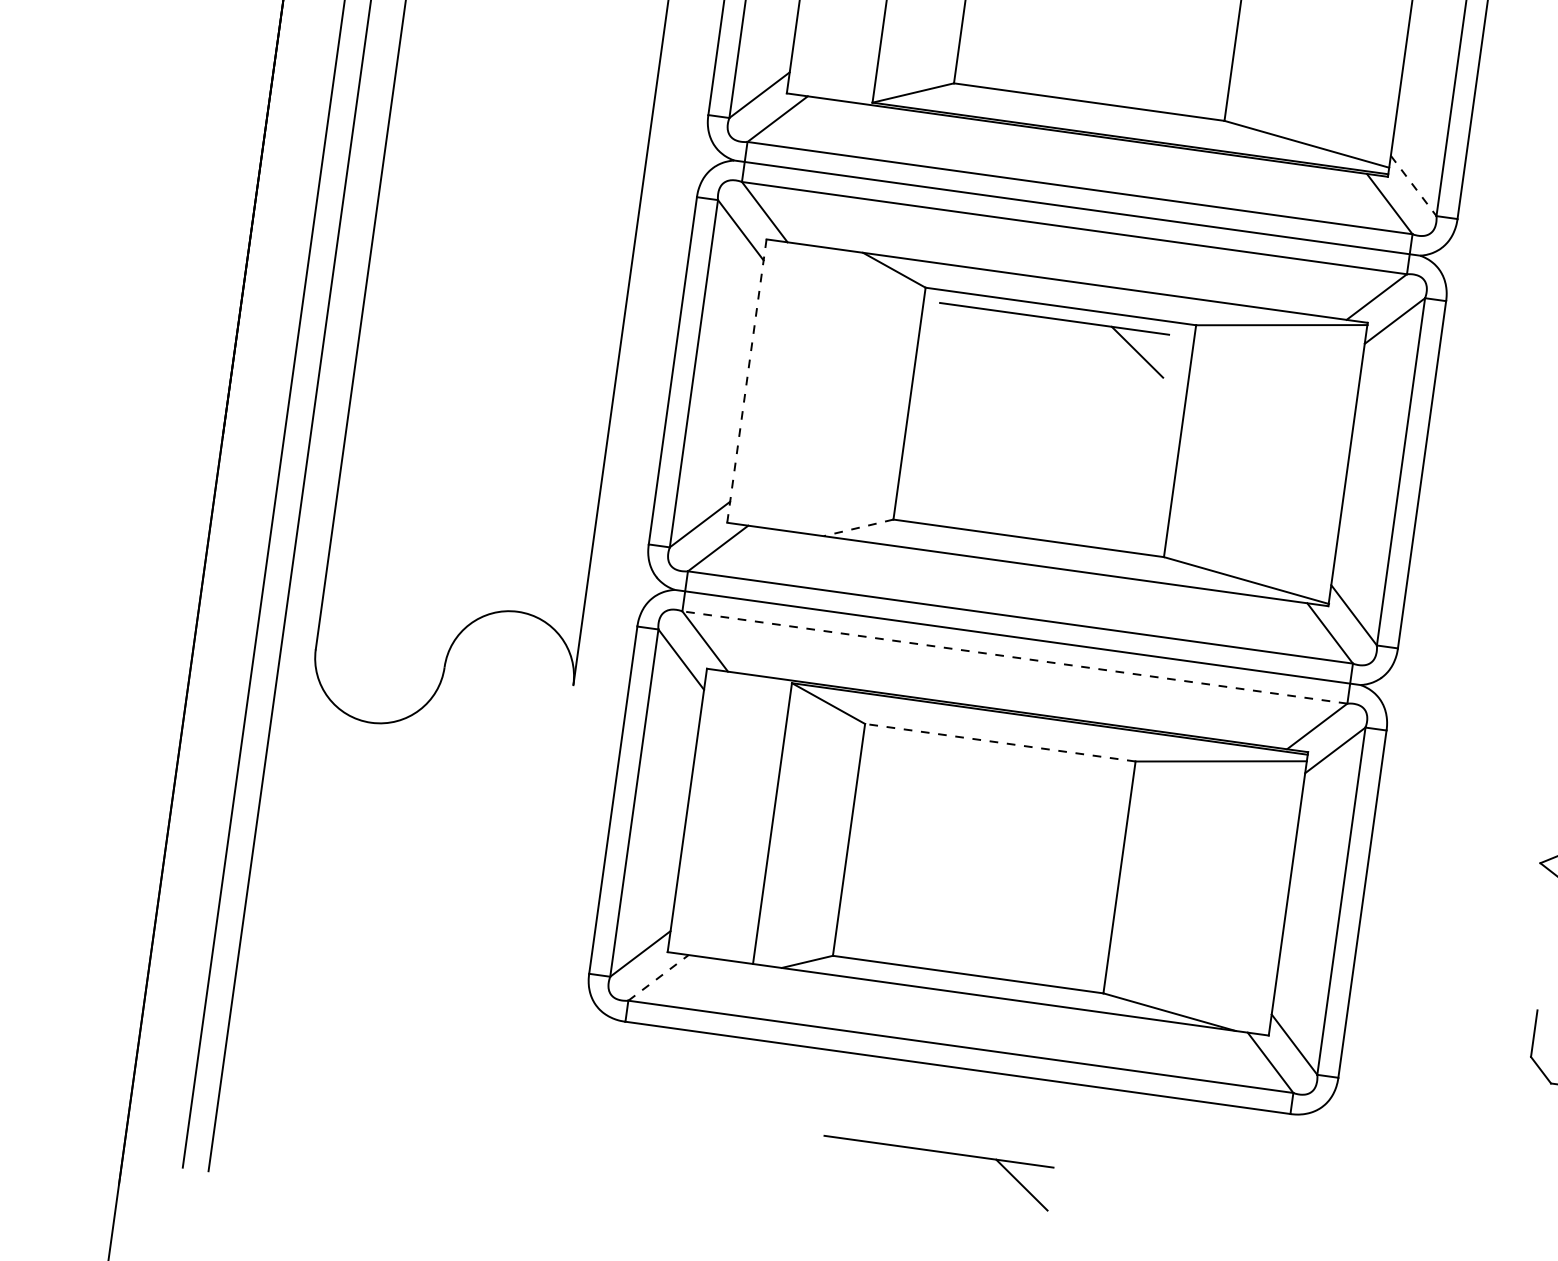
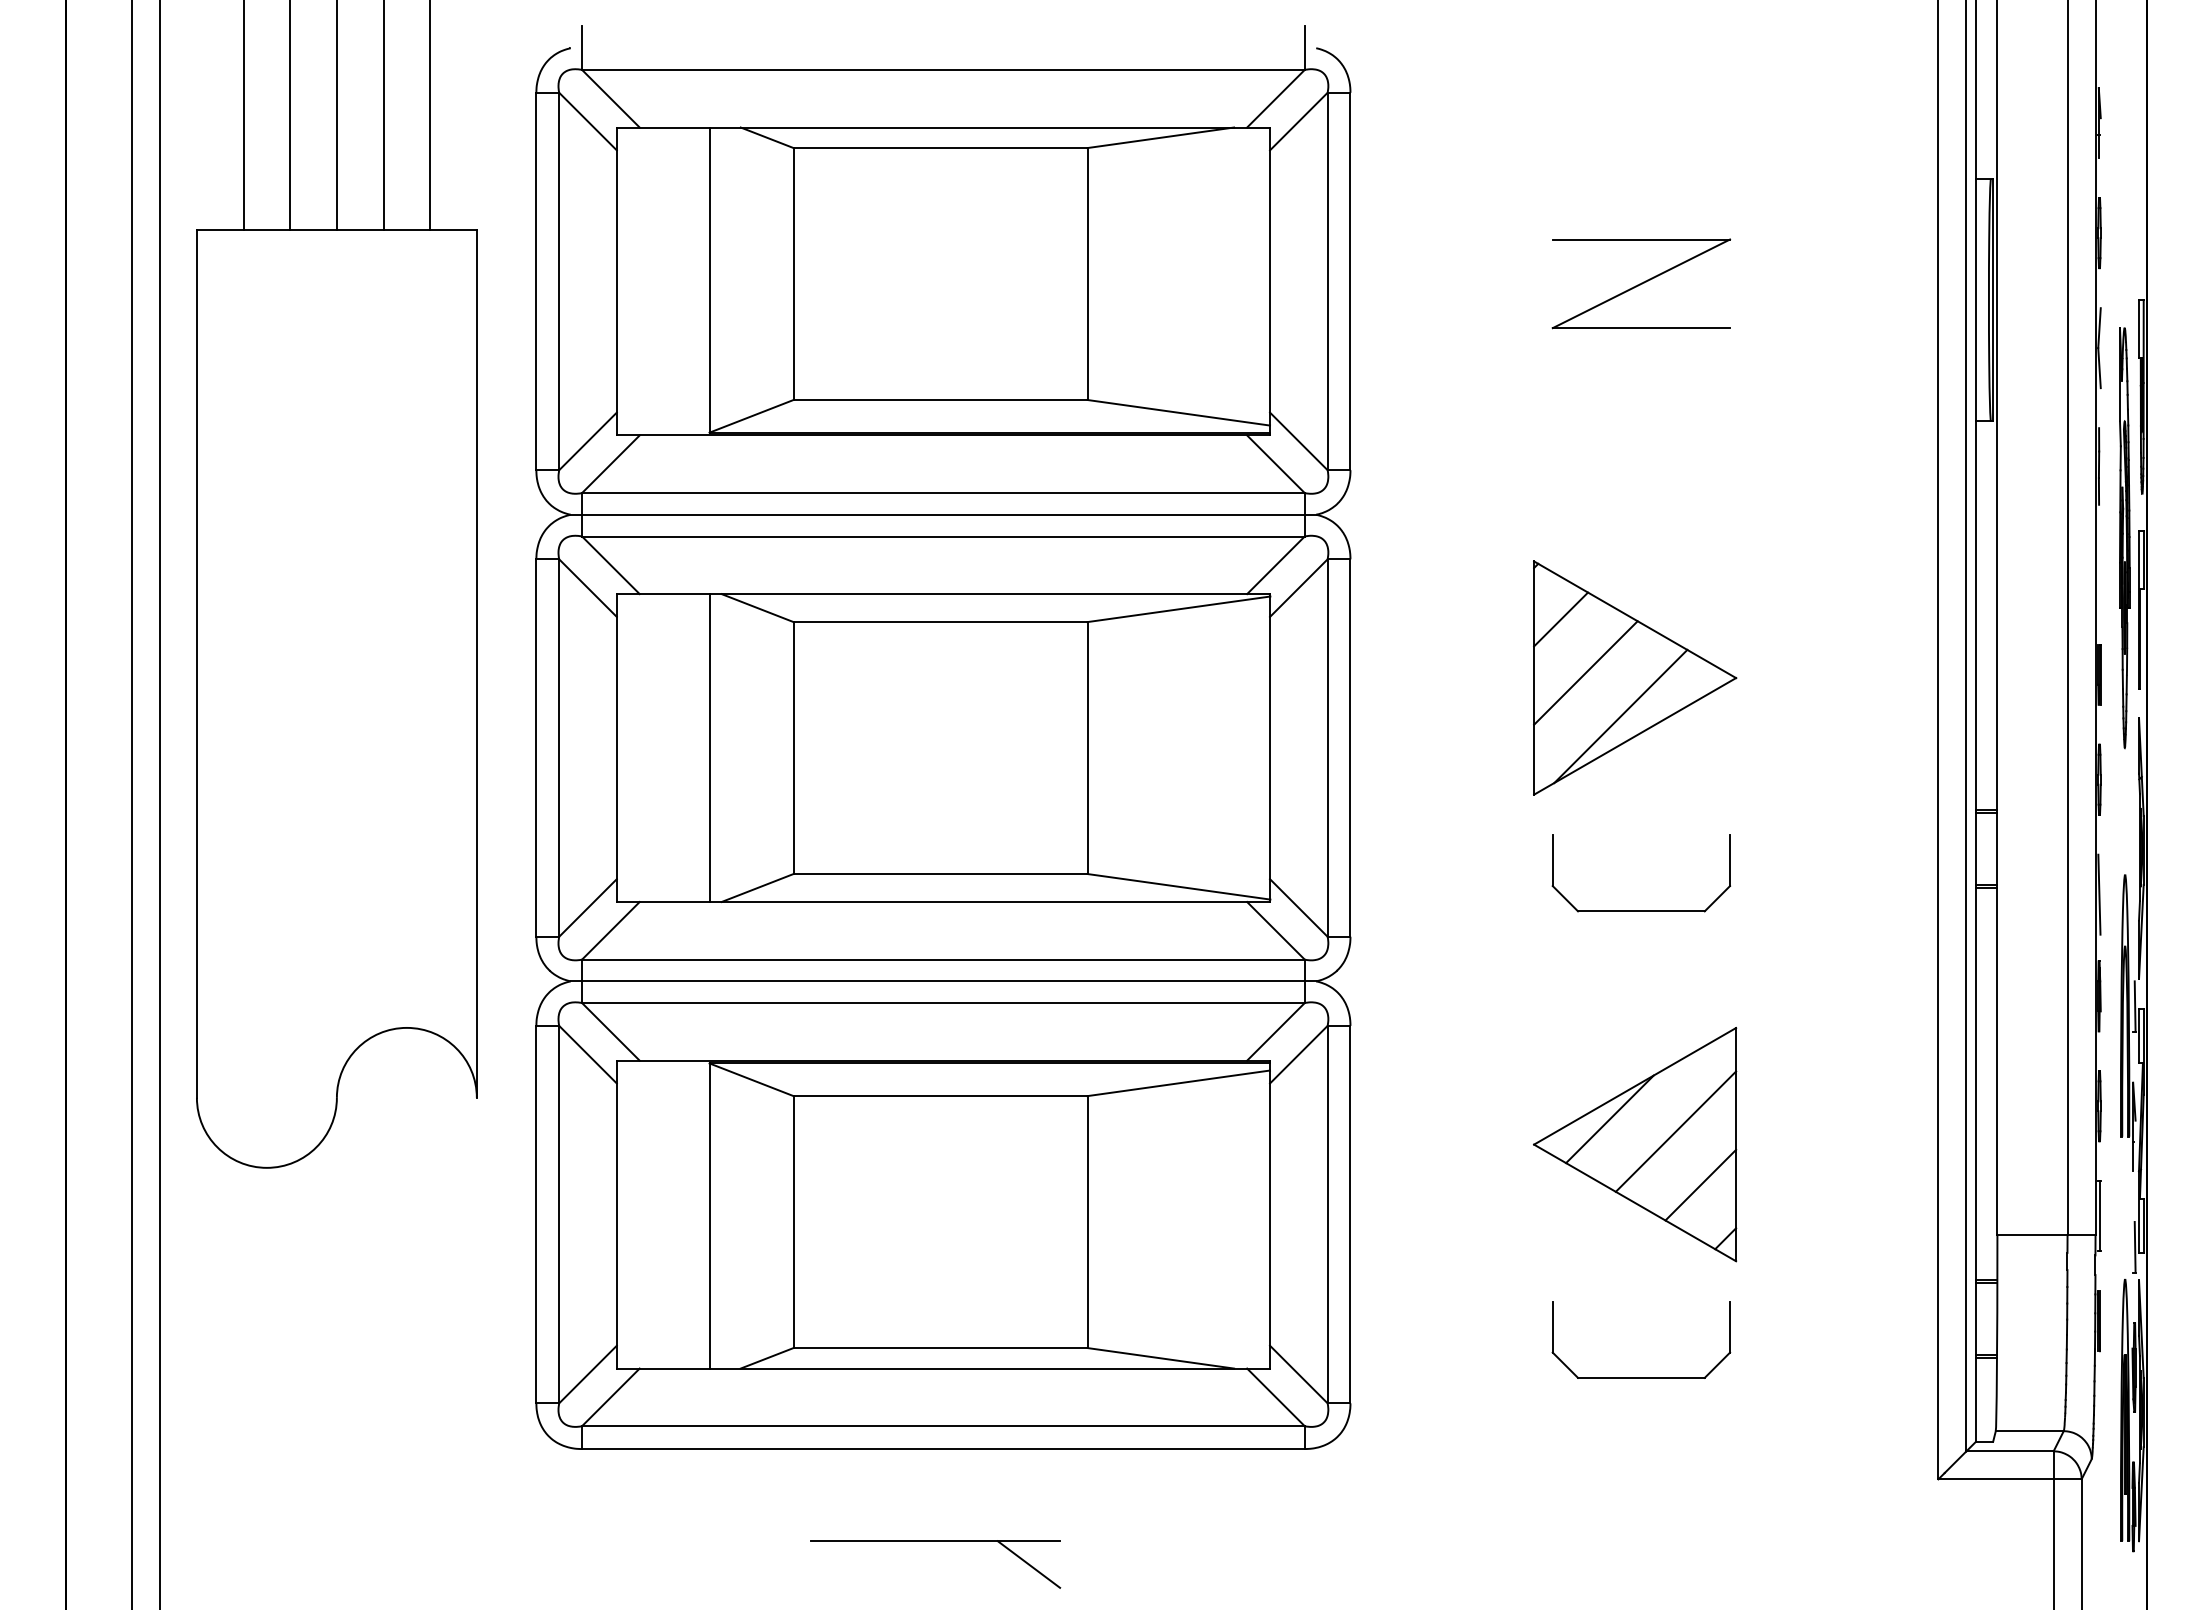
line: (1413, 186) -> (1298, 441), dashed -> solid
part: (1054, 319) -> (935, 636), removed
line: (746, 381) -> (616, 748), dashed -> solid
line: (832, 393) -> (709, 748), added
line: (858, 528) -> (757, 888), dashed -> solid
line: (1013, 657) -> (942, 1003), dashed -> solid
line: (1000, 743) -> (940, 1096), dashed -> solid
line: (658, 977) -> (610, 1397), dashed -> solid

